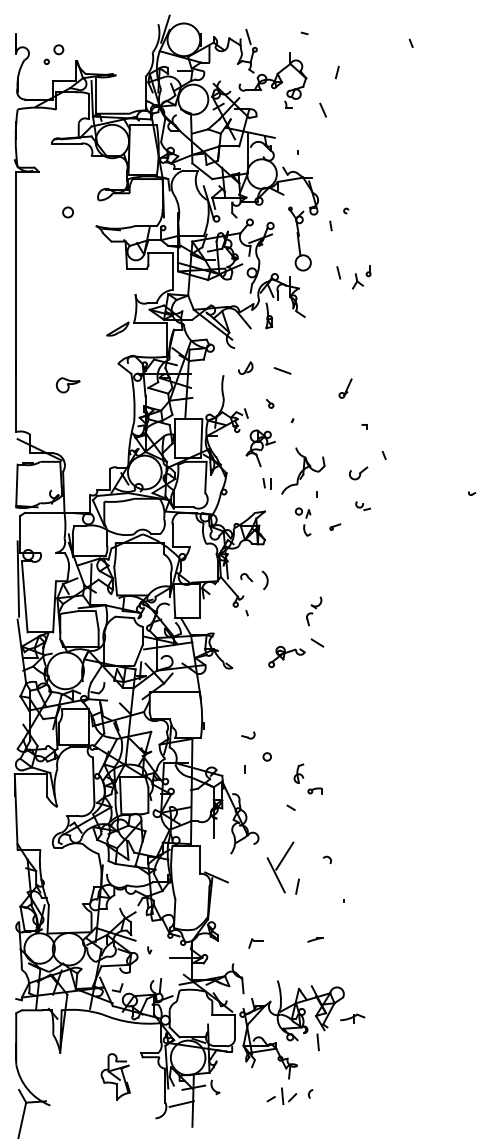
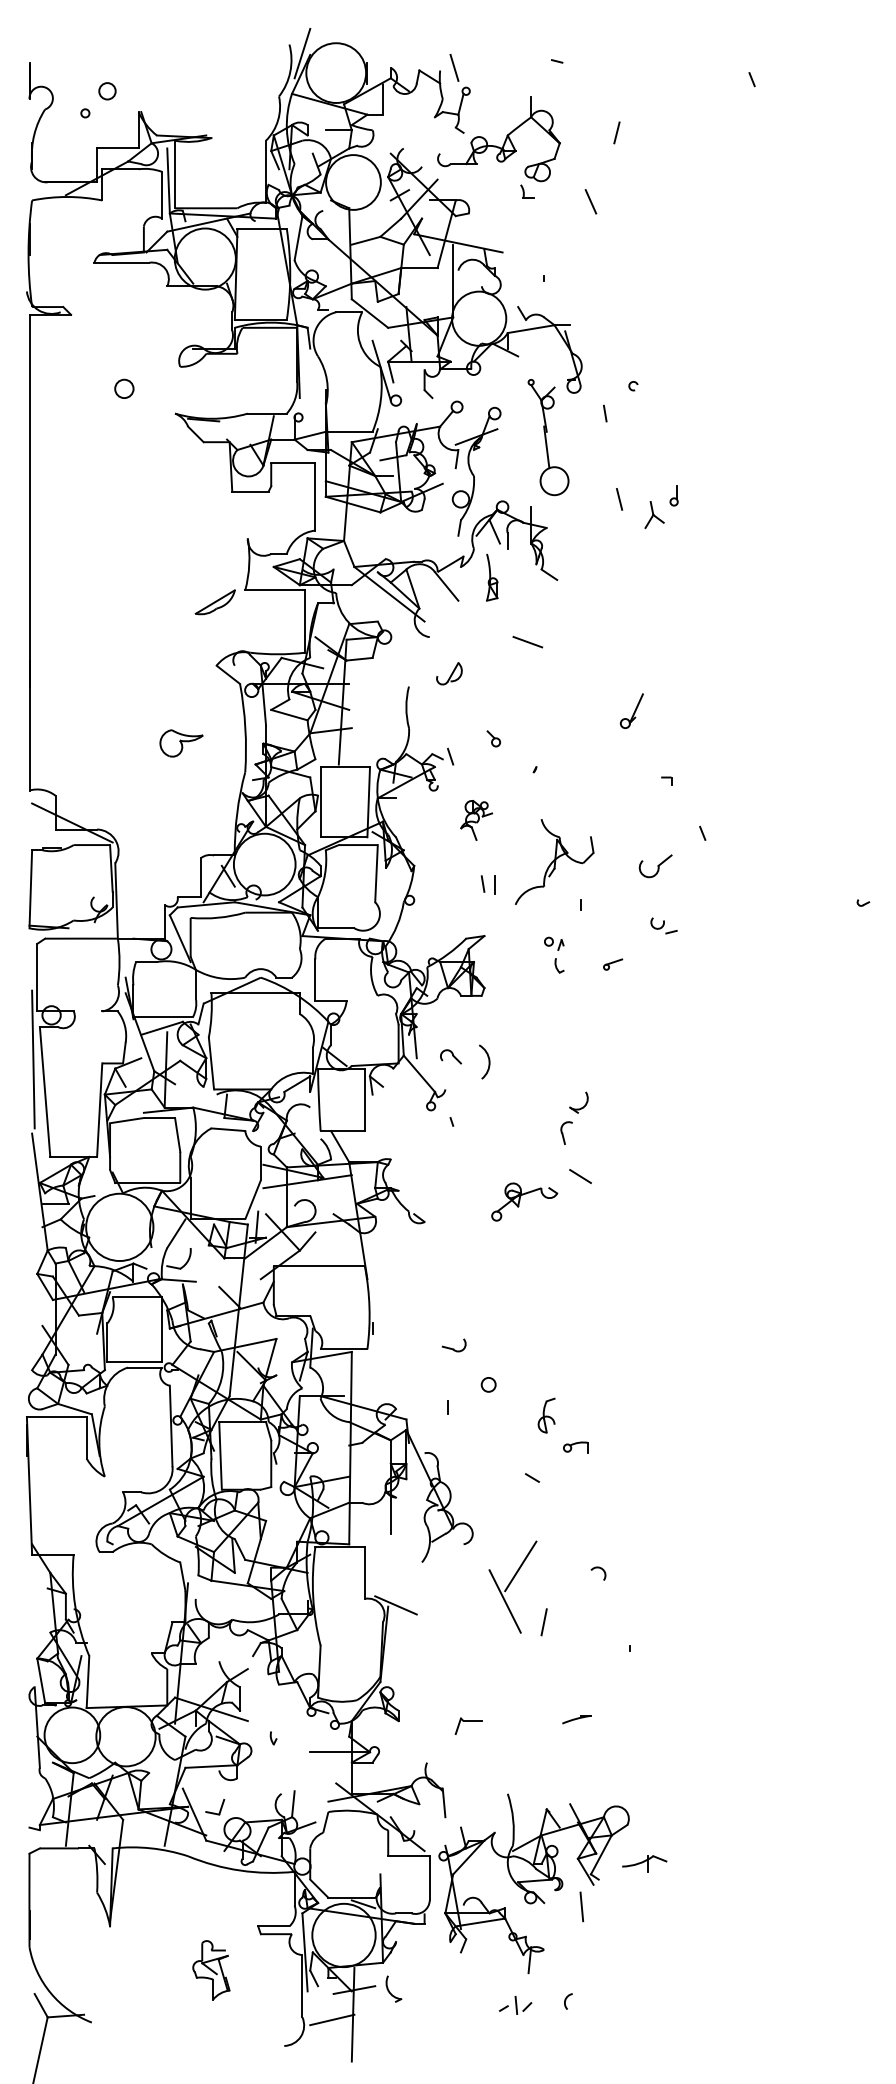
line: (282, 370) -> (527, 641), moved
part: (67, 385) -> (180, 743), moved
part: (260, 448) -> (476, 820), size x0.6
part: (302, 521) -> (553, 954), size x0.7
part: (115, 1076) -> (211, 1969), size x0.7
part: (281, 1095) -> (514, 2004), size x0.6

